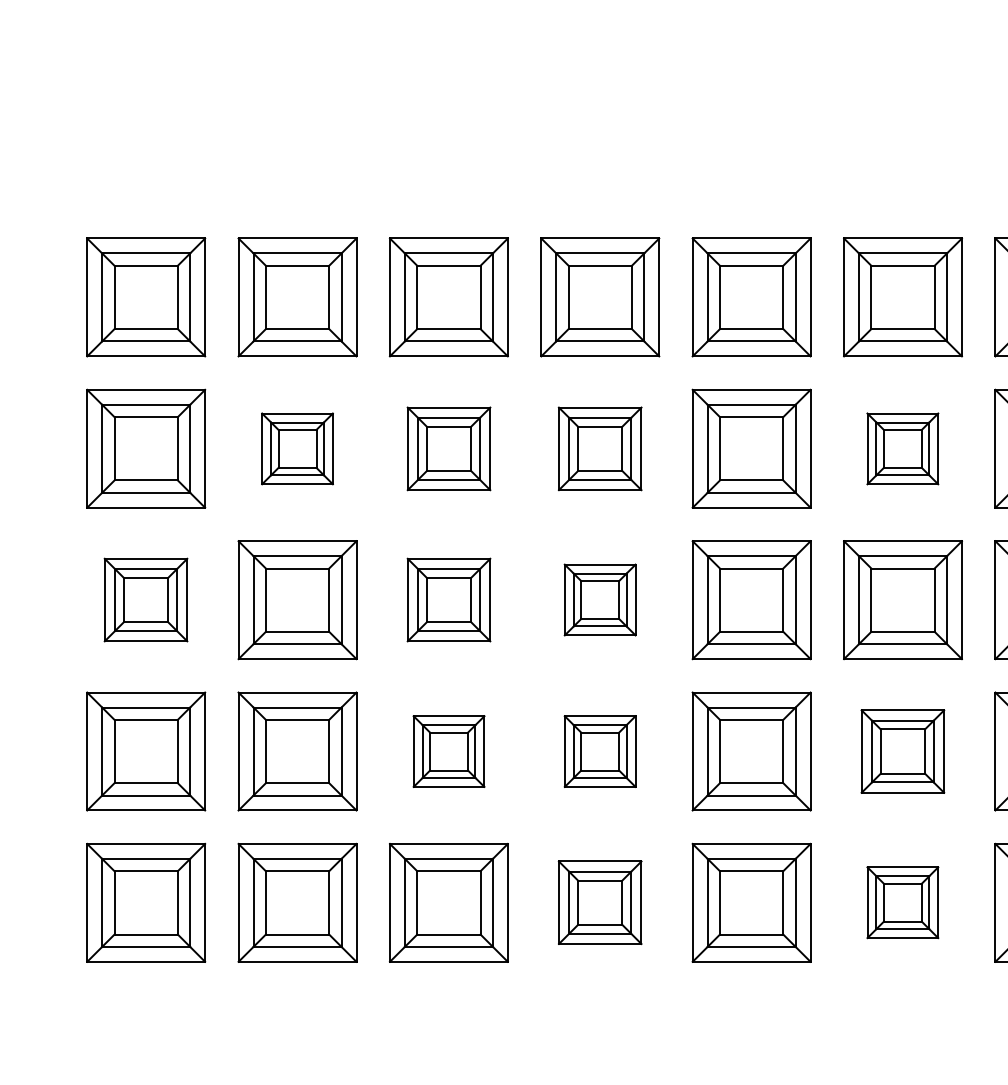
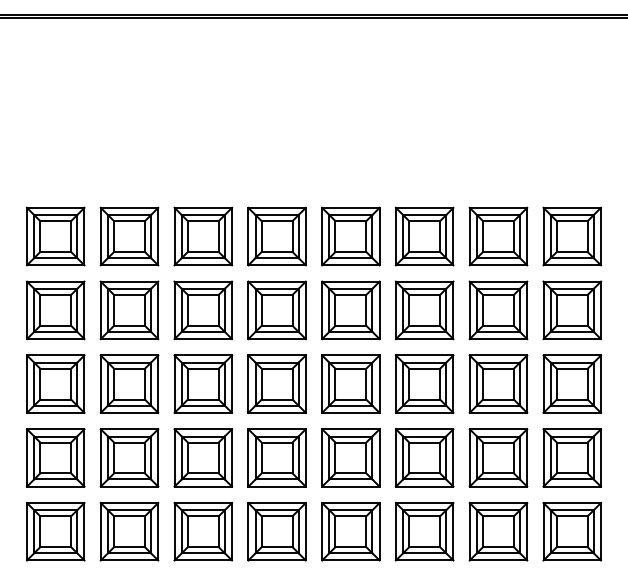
part: (297, 449) -> (129, 310), size x1.67
part: (449, 449) -> (203, 310), size x1.43
part: (599, 449) -> (276, 310), size x1.43
part: (902, 449) -> (424, 310), size x1.67
part: (145, 598) -> (55, 383), size x1.43
part: (449, 598) -> (203, 383), size x1.43
part: (599, 598) -> (276, 383), size x1.67
part: (449, 750) -> (203, 457), size x1.67
part: (599, 750) -> (276, 457), size x1.67
part: (902, 750) -> (424, 457), size x1.43
part: (599, 902) -> (276, 531), size x1.43
part: (902, 902) -> (424, 531), size x1.67

